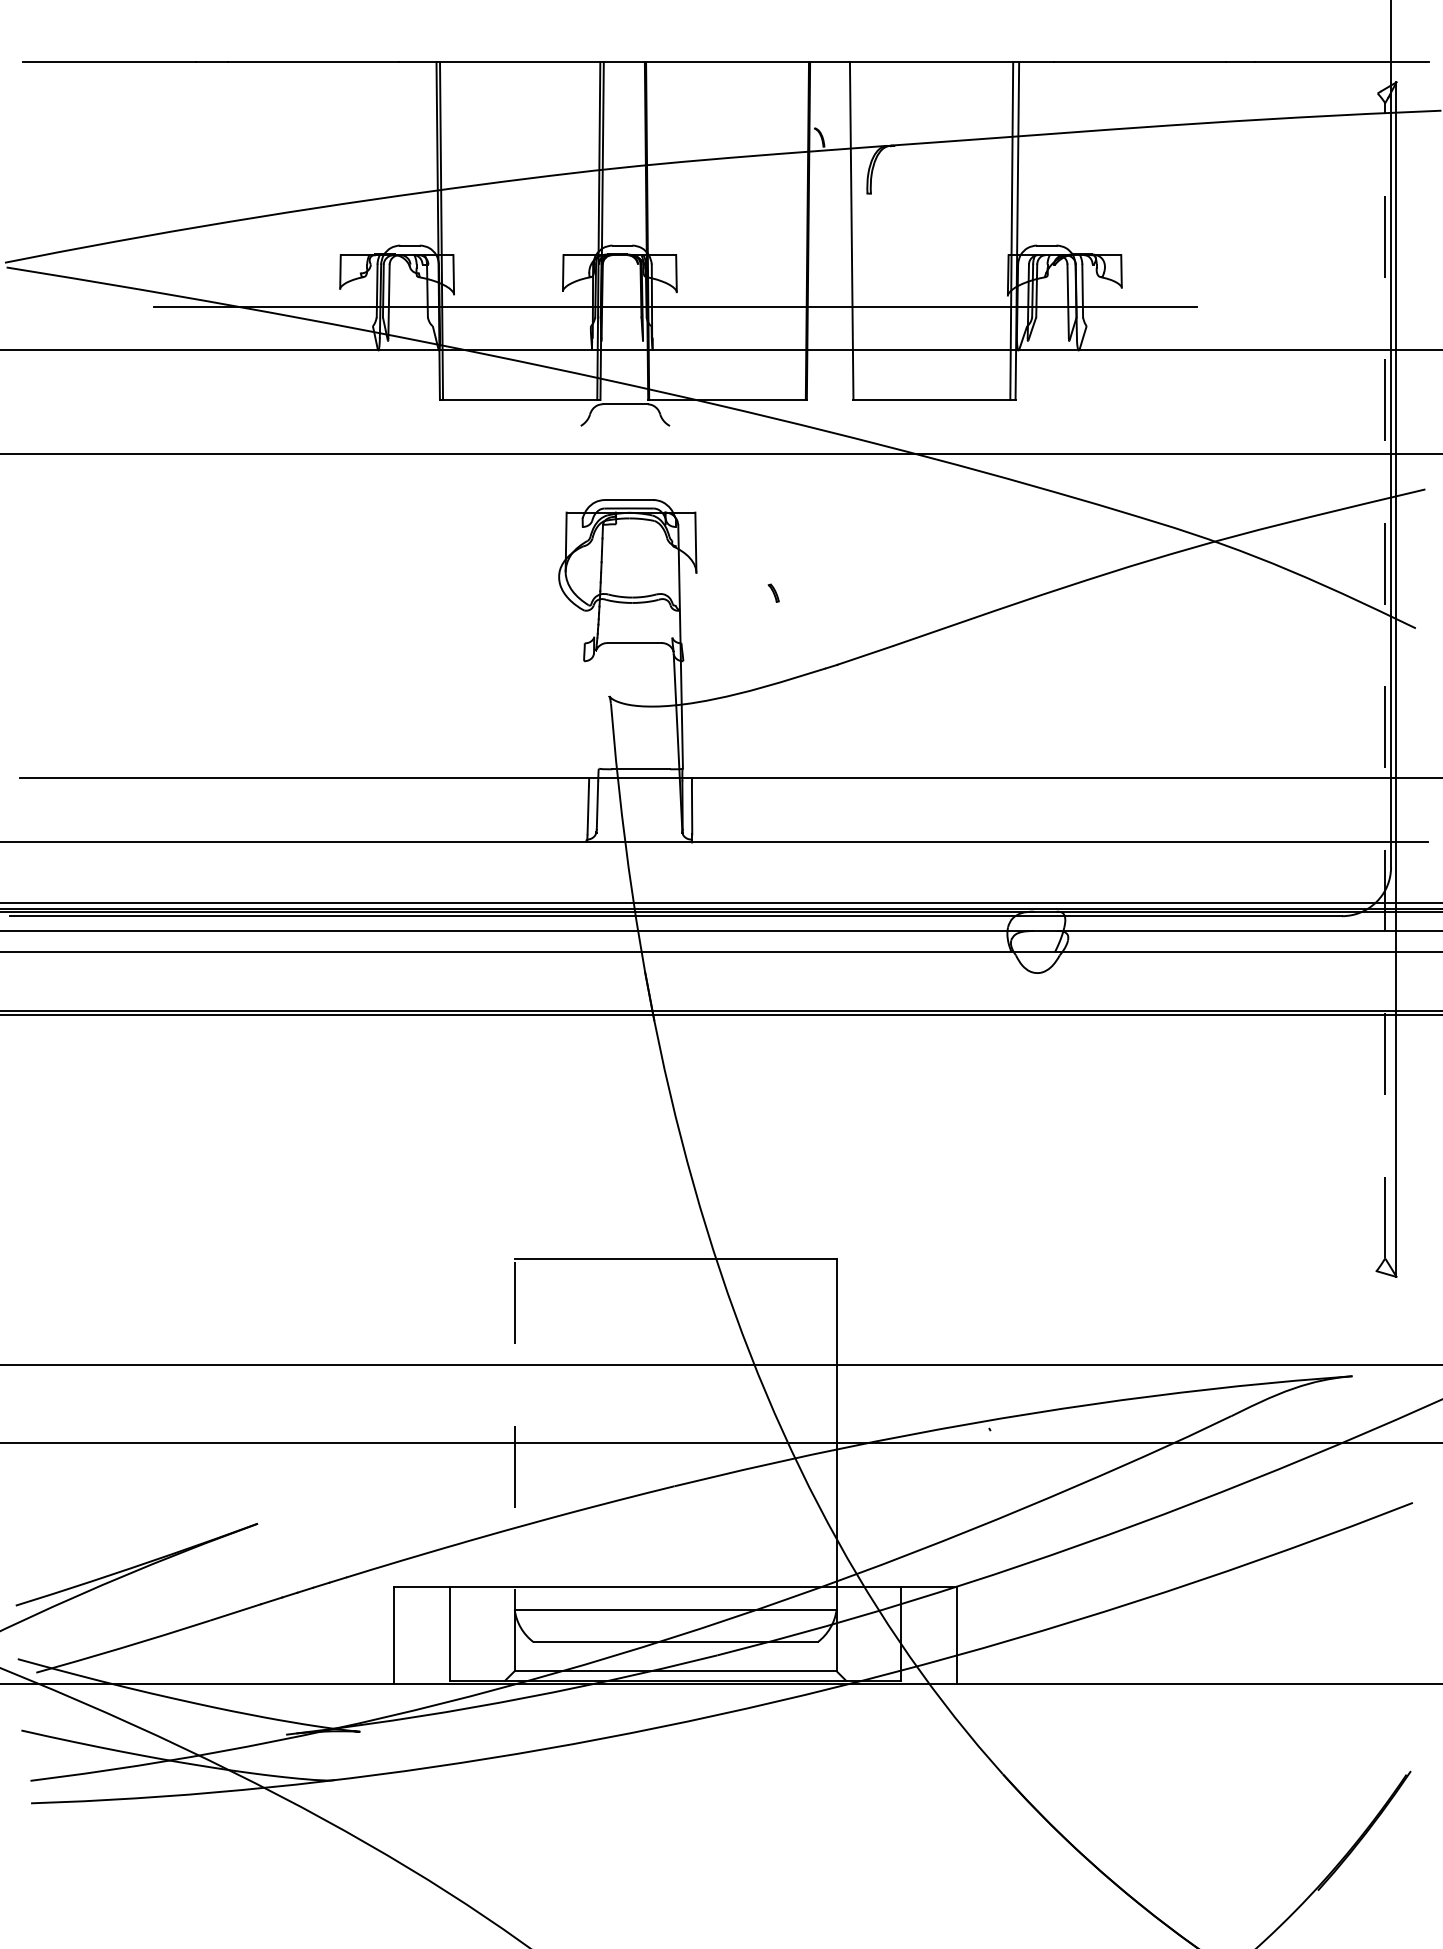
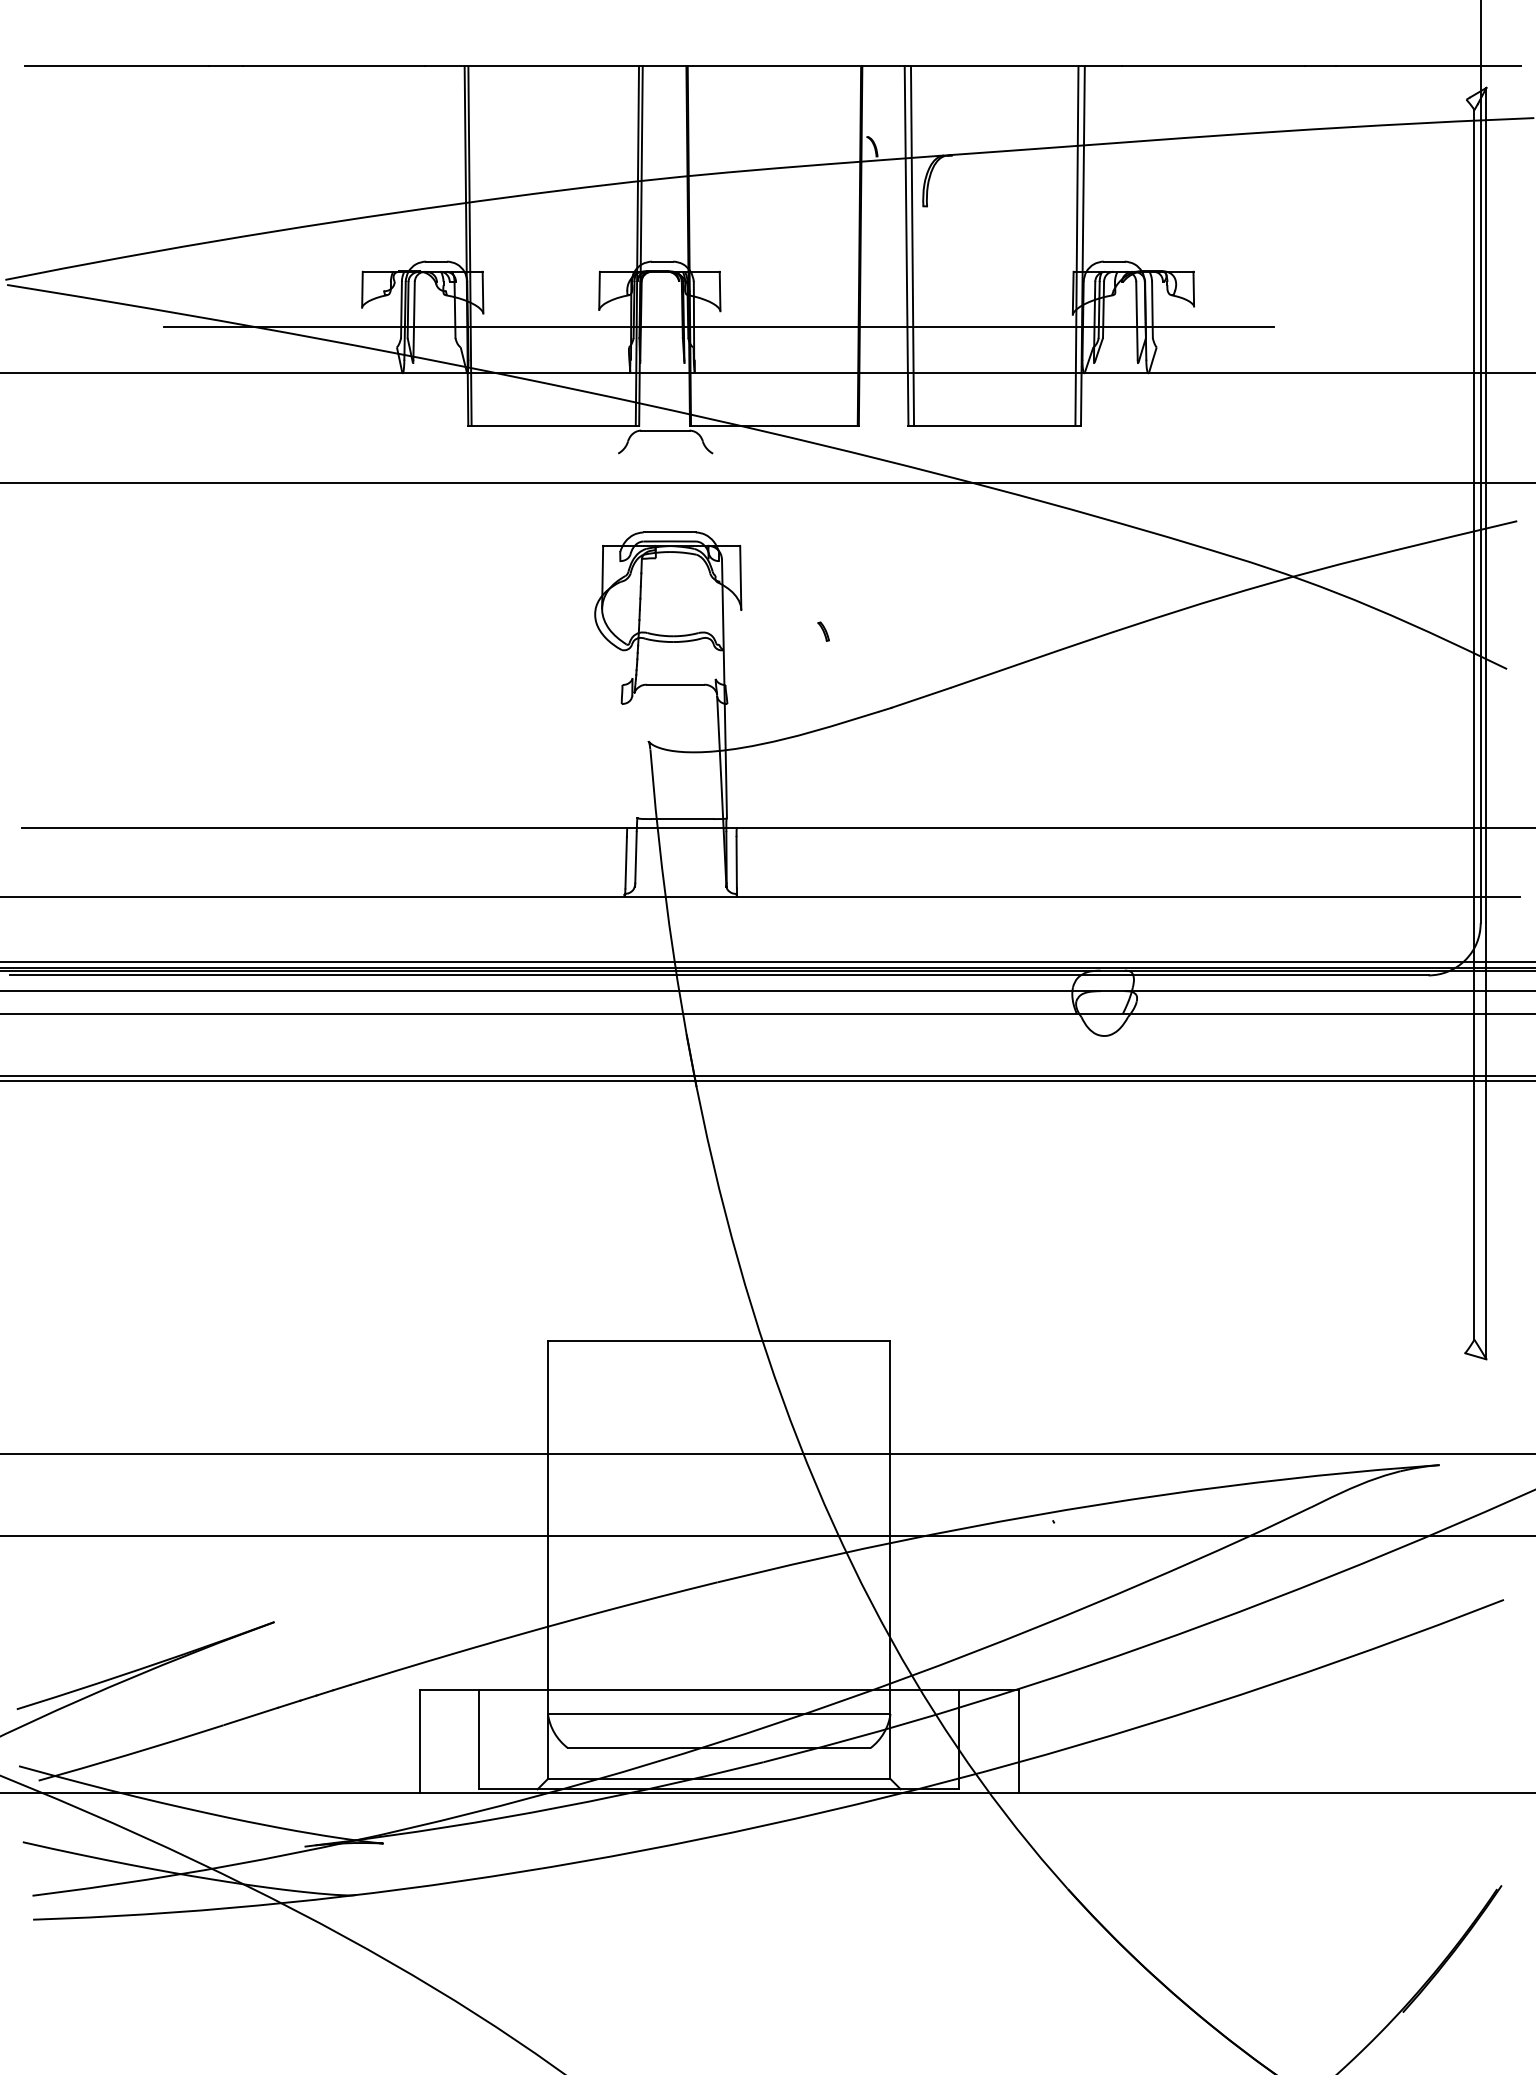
line: (857, 231) -> (912, 246), added
line: (1385, 680) -> (1474, 724), dashed -> solid
line: (514, 1464) -> (547, 1559), dashed -> solid

